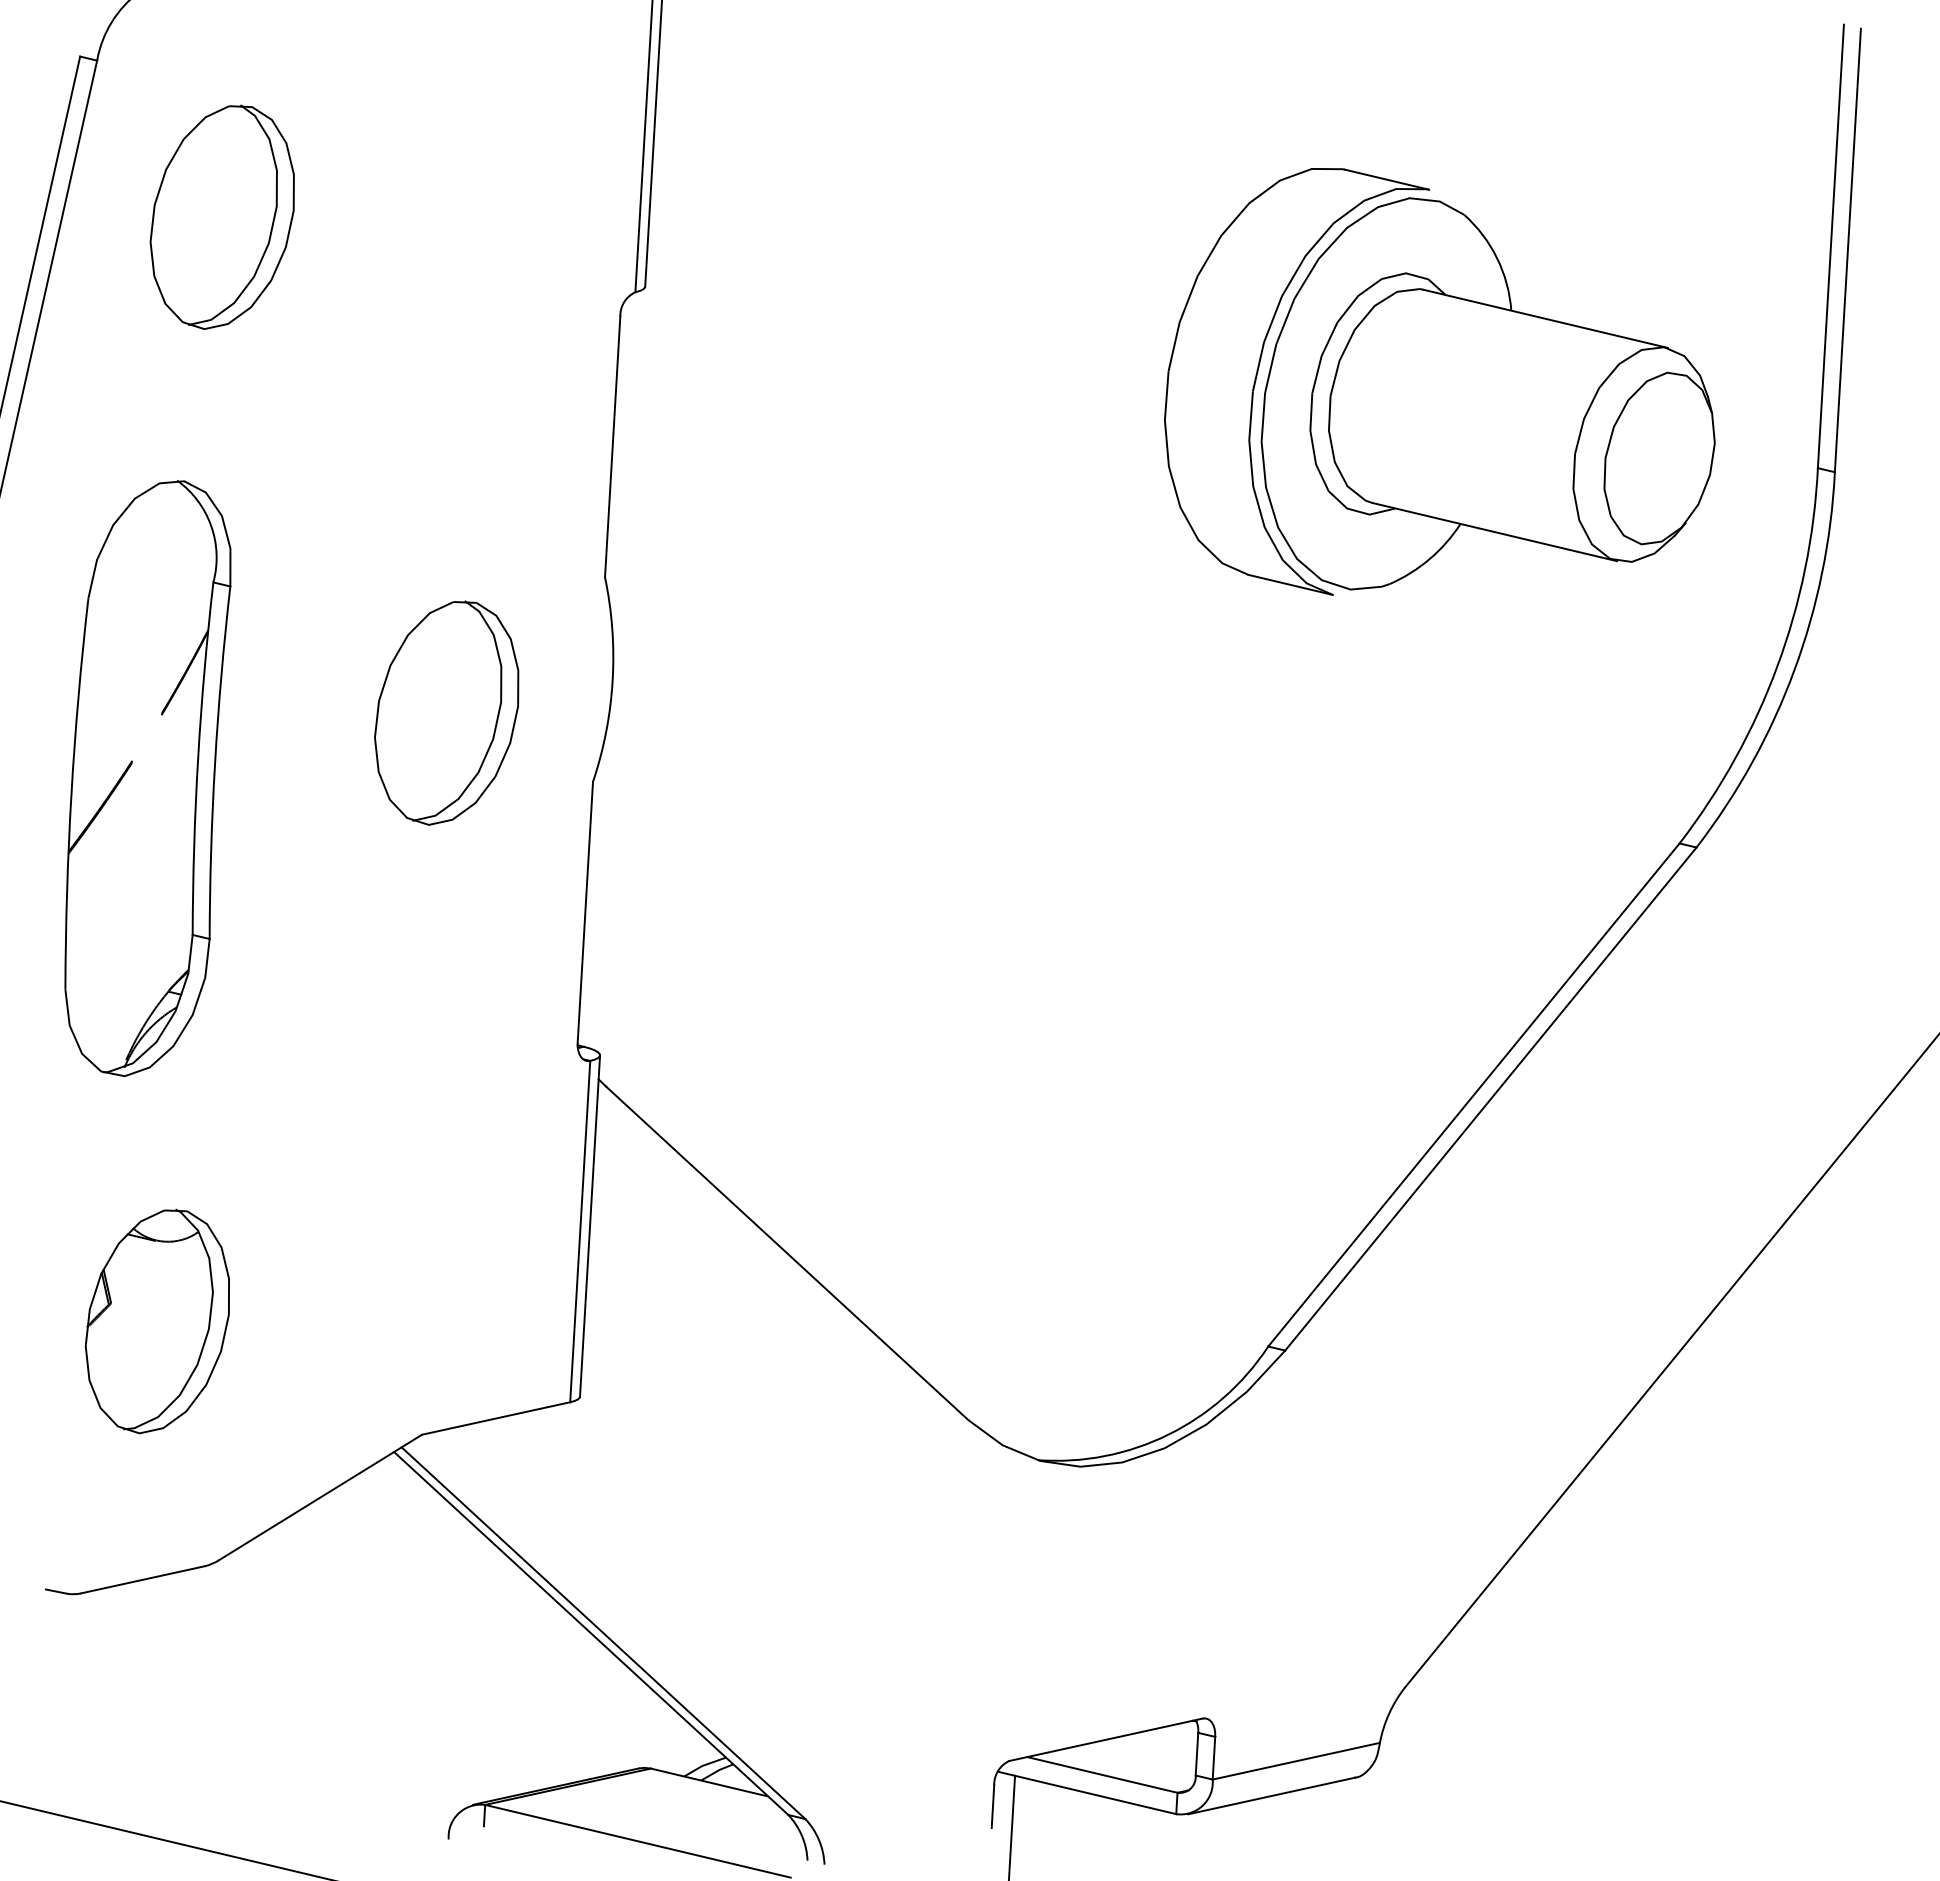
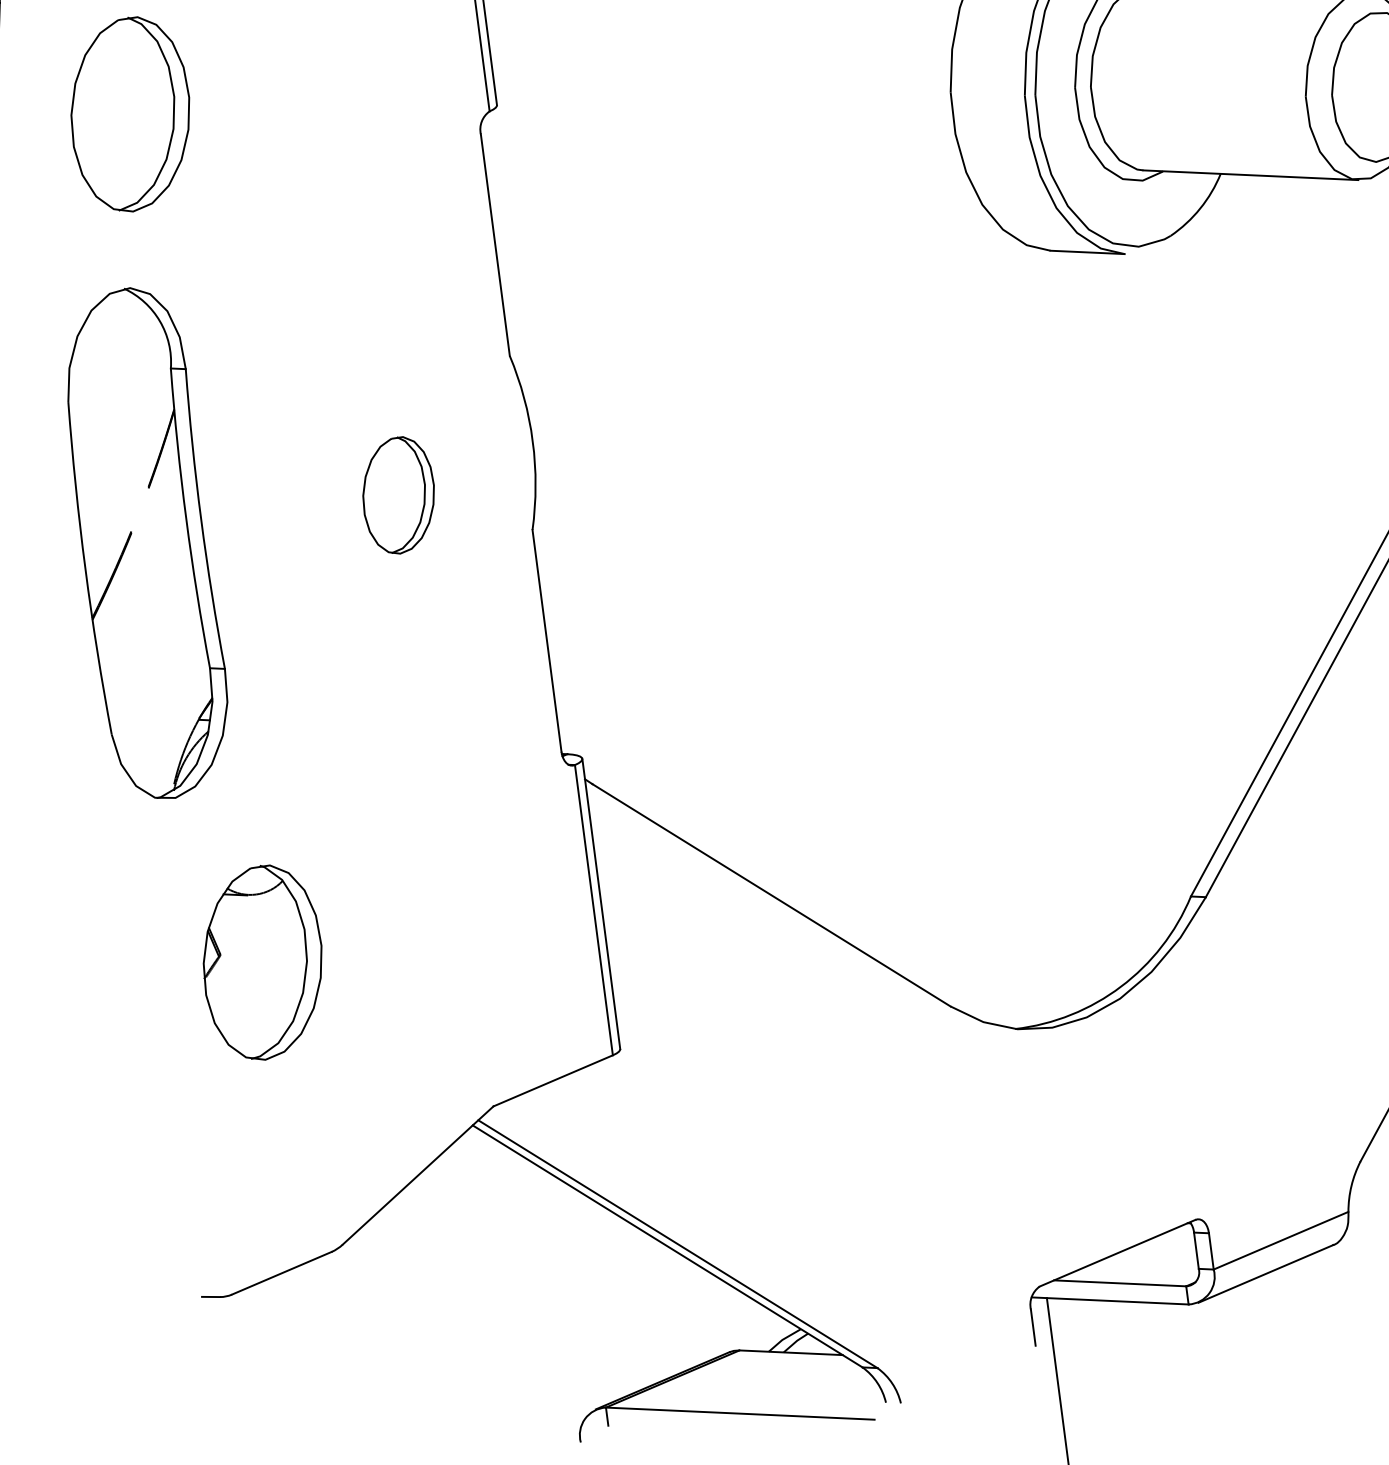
part: (446, 712) -> (398, 495), size x0.6
part: (147, 778) -> (146, 543), moved
part: (156, 1321) -> (261, 963), moved

